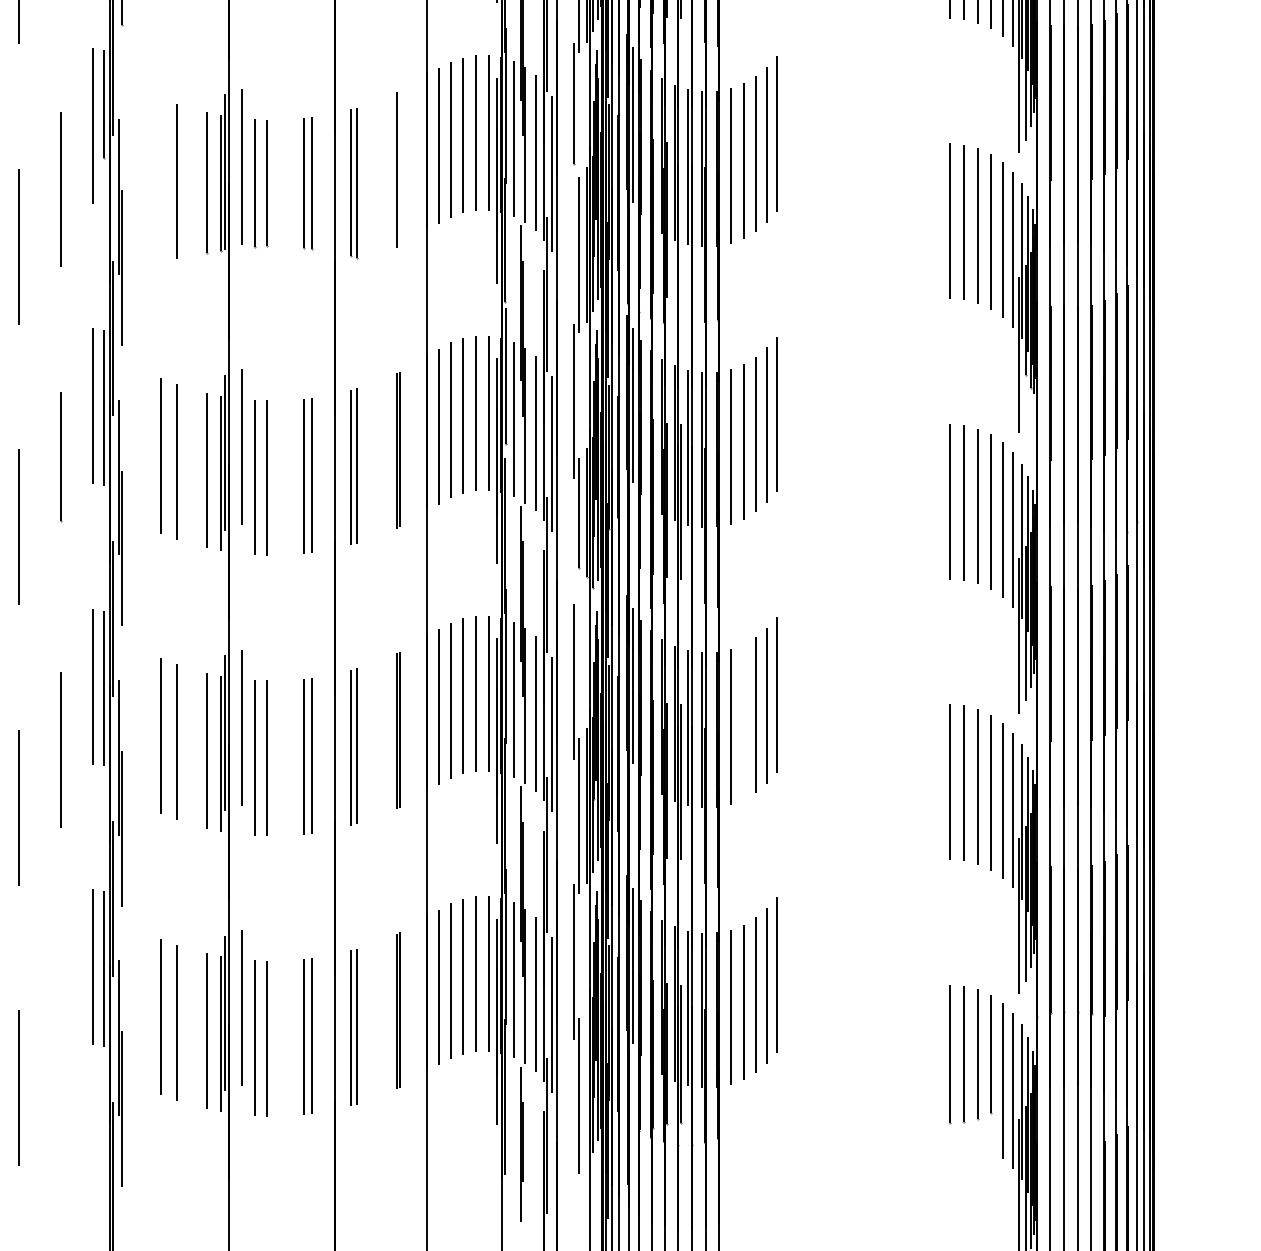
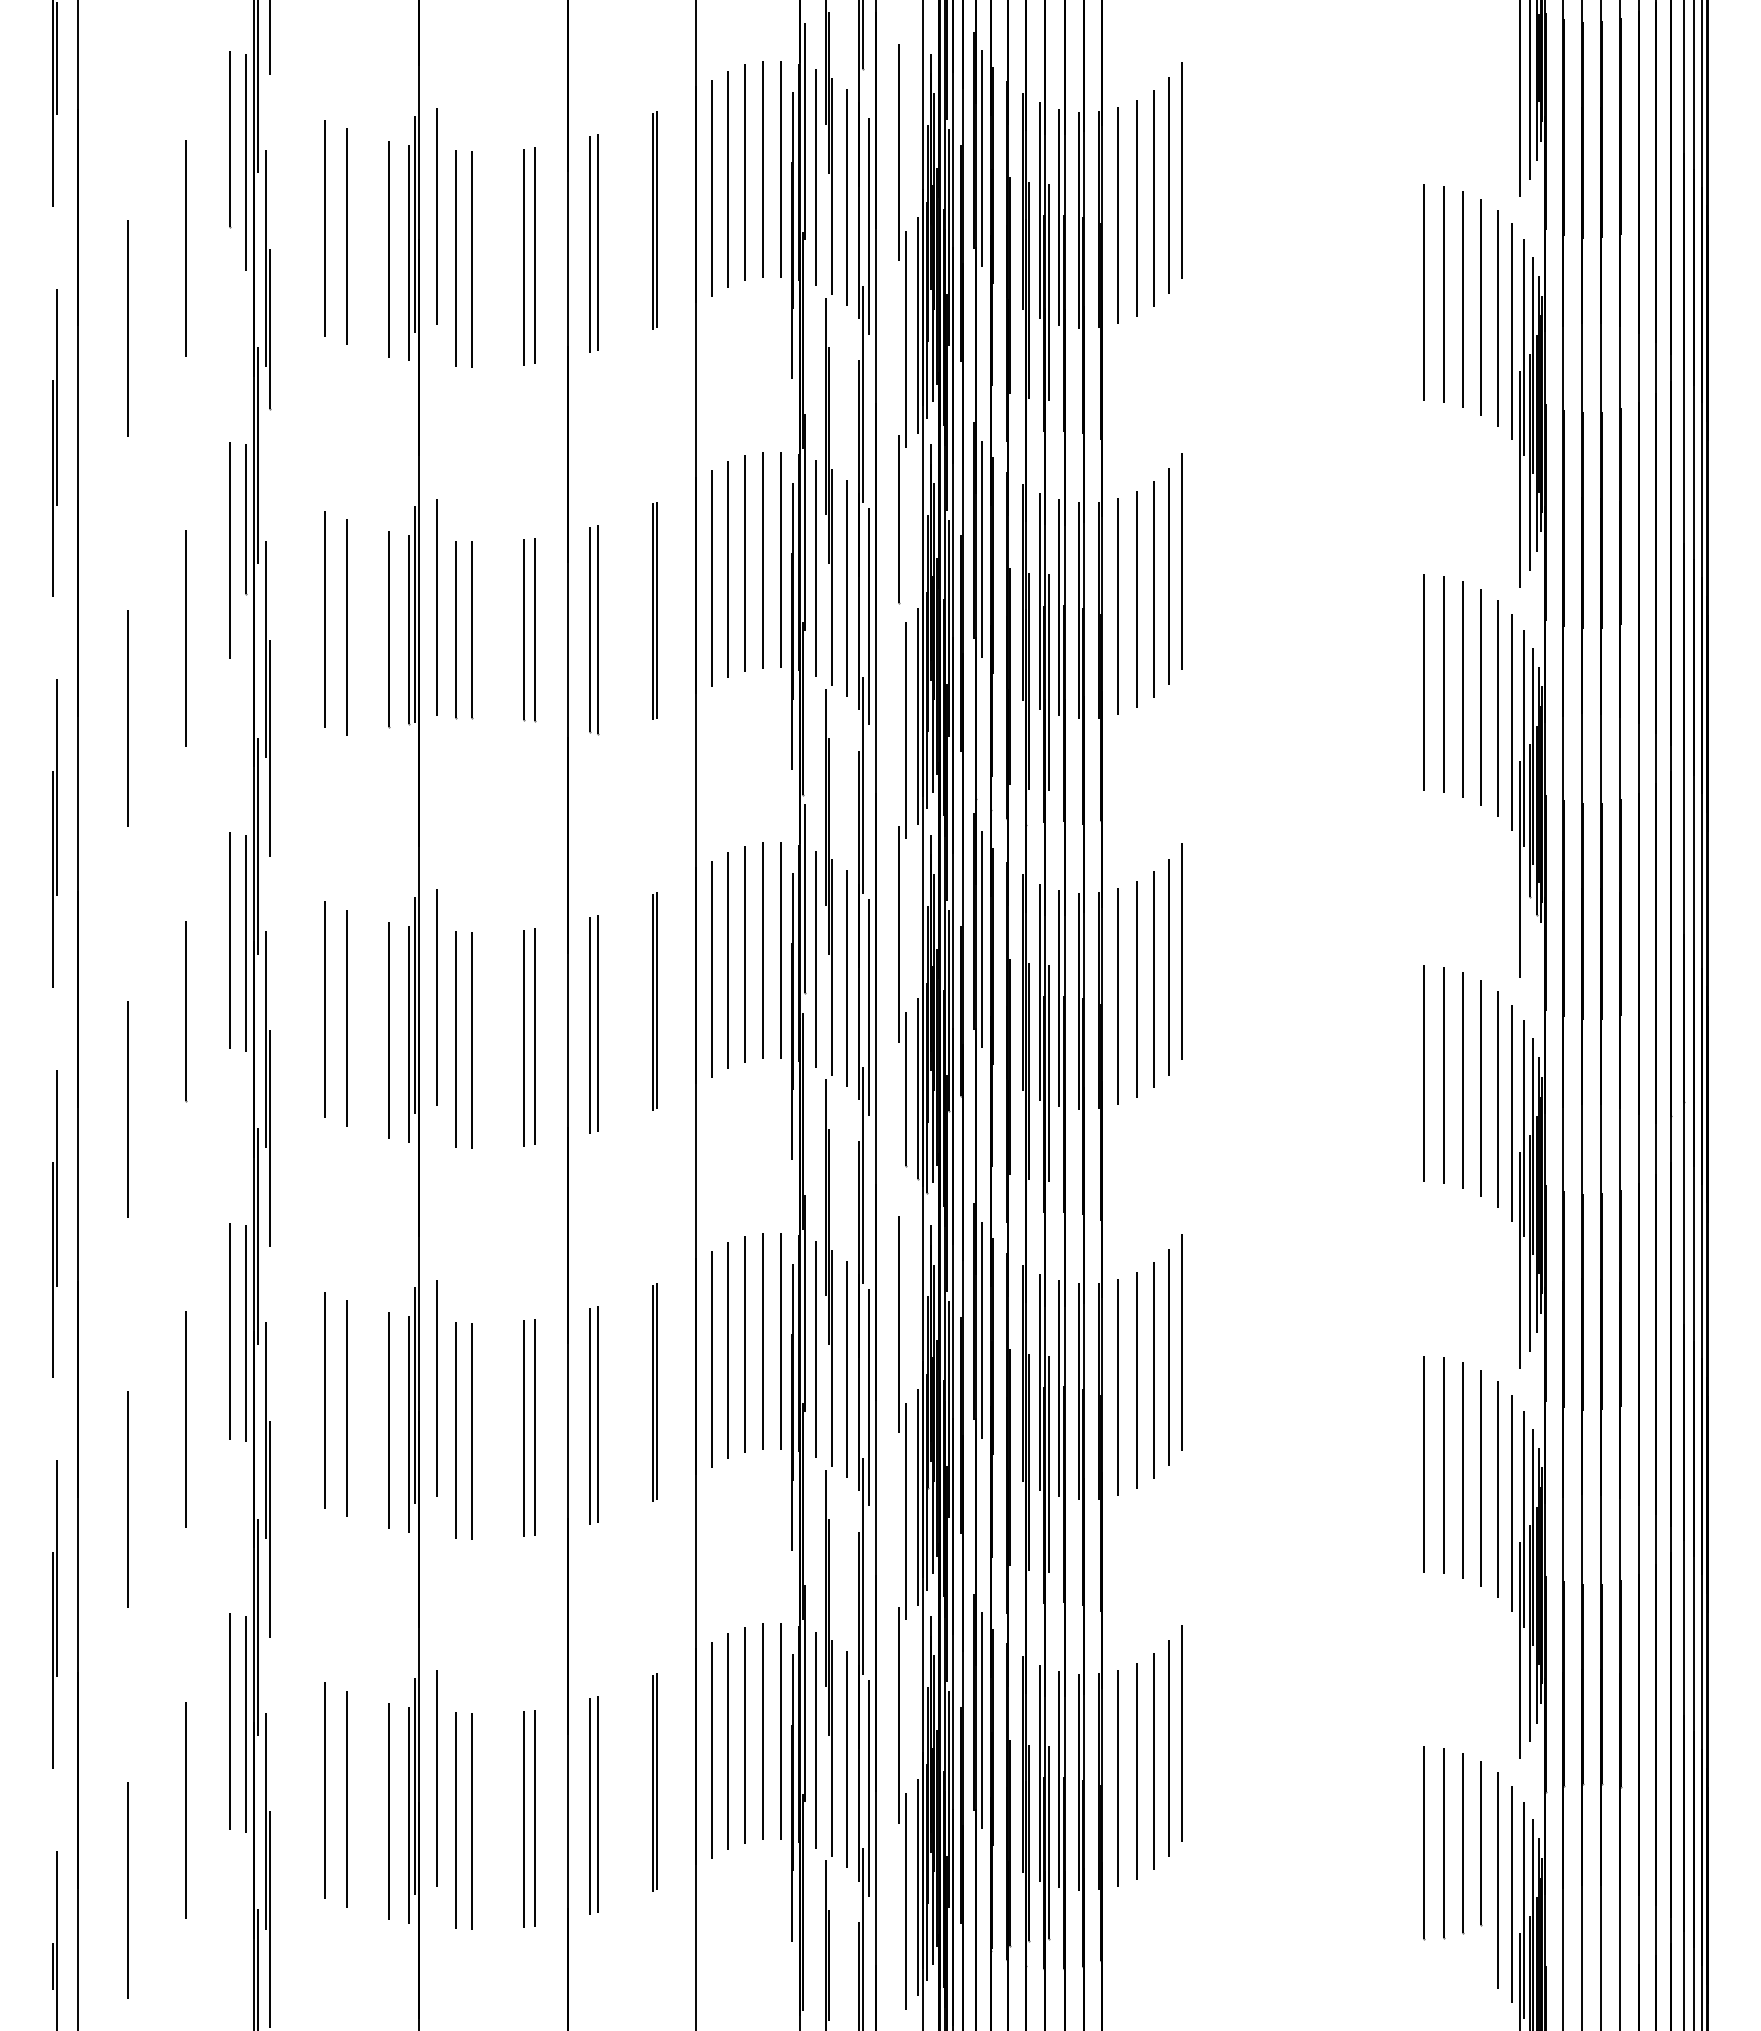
line: (399, 168) -> (657, 609), added
line: (160, 175) -> (324, 618), added
line: (680, 220) -> (1048, 682), added
line: (743, 722) -> (1136, 1380), added
line: (61, 1030) -> (185, 1809), added
line: (586, 1086) -> (917, 1887), added

